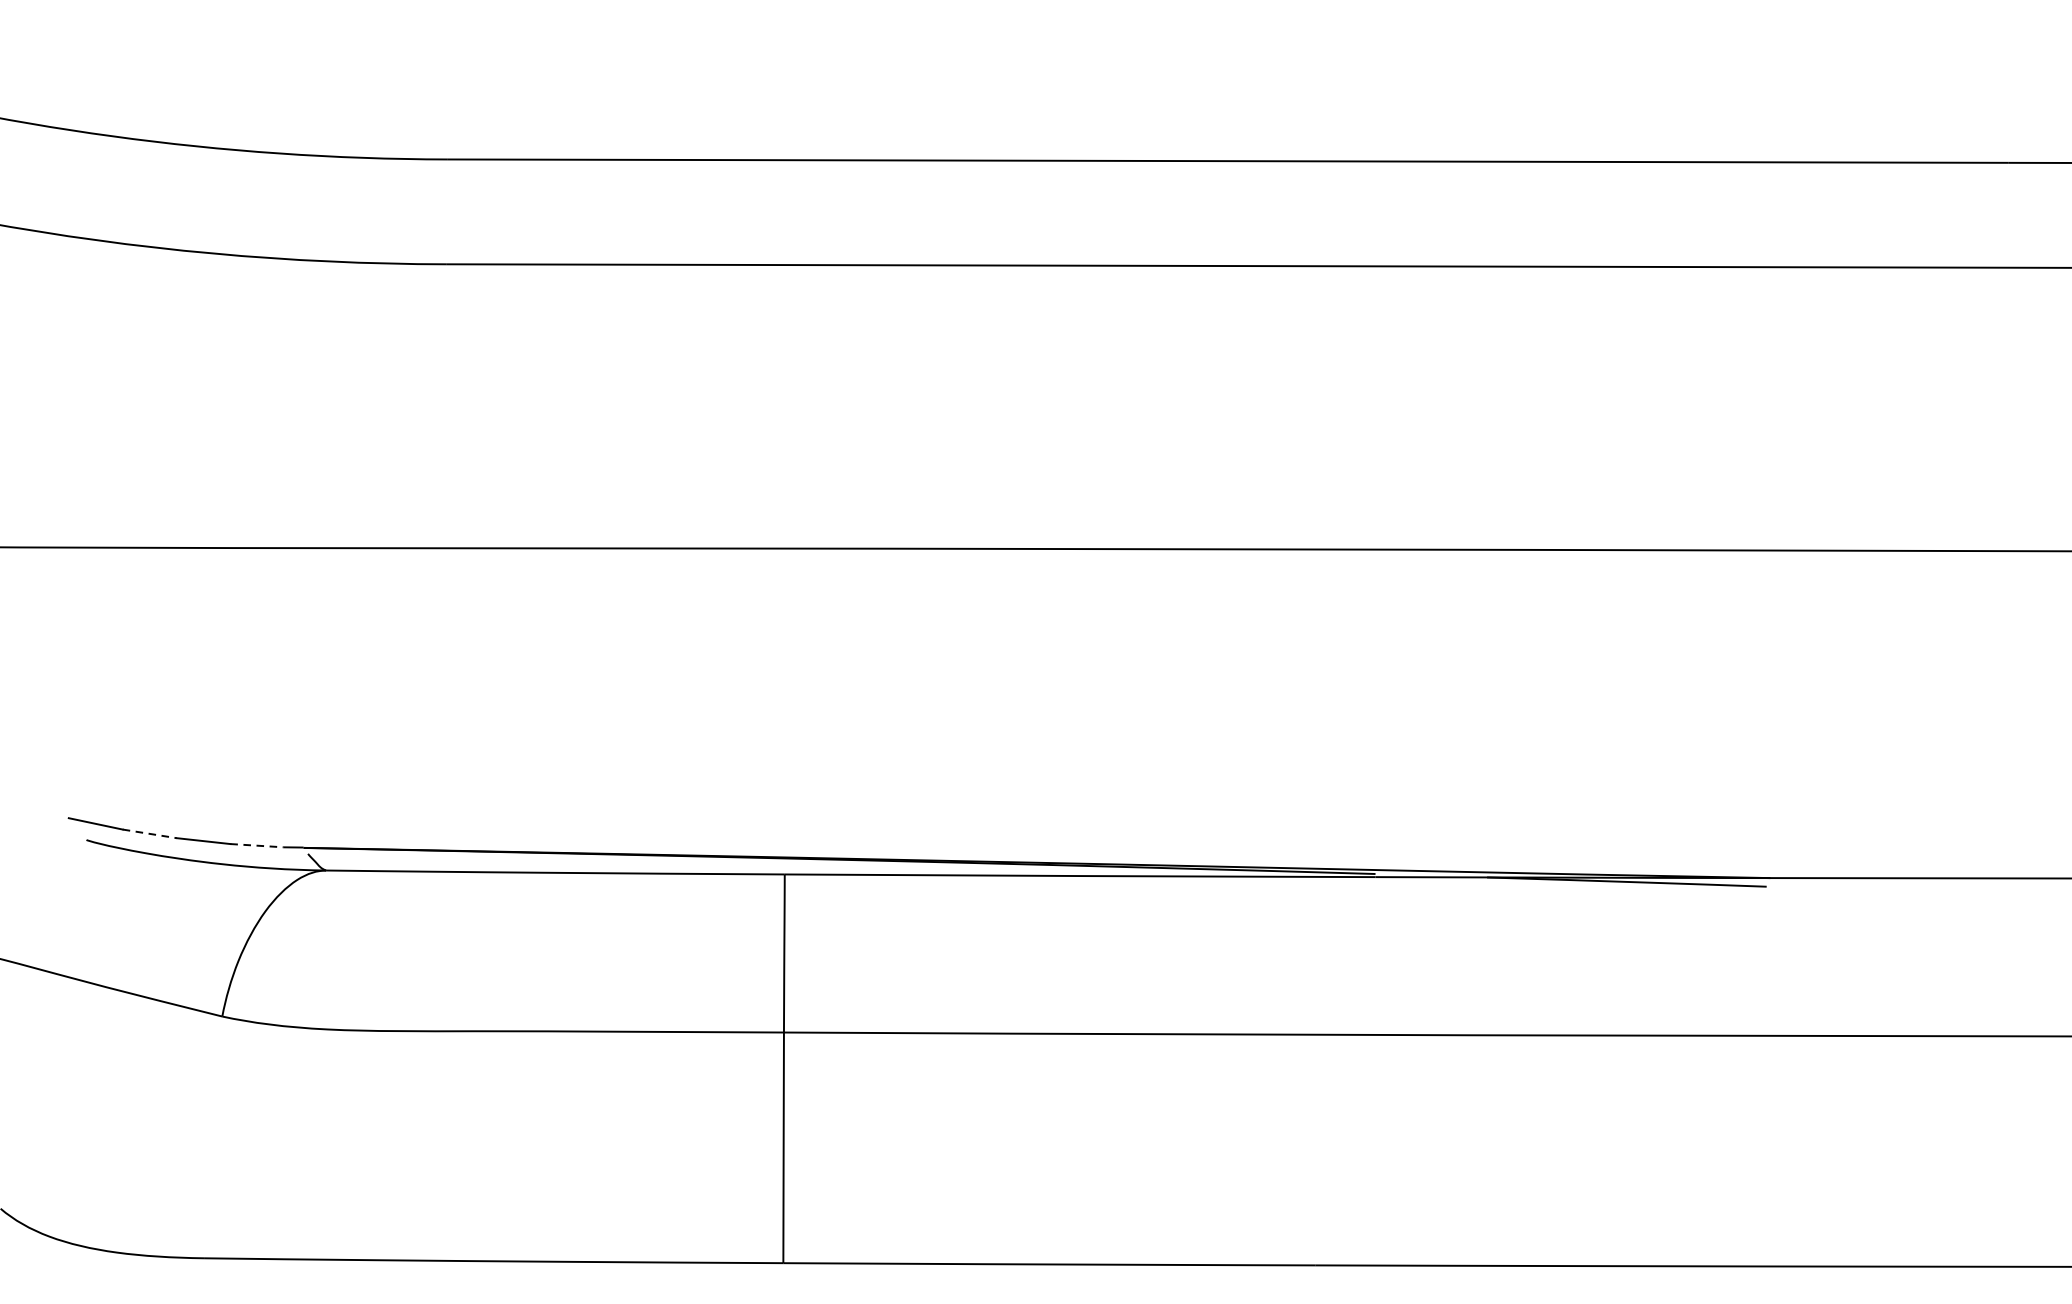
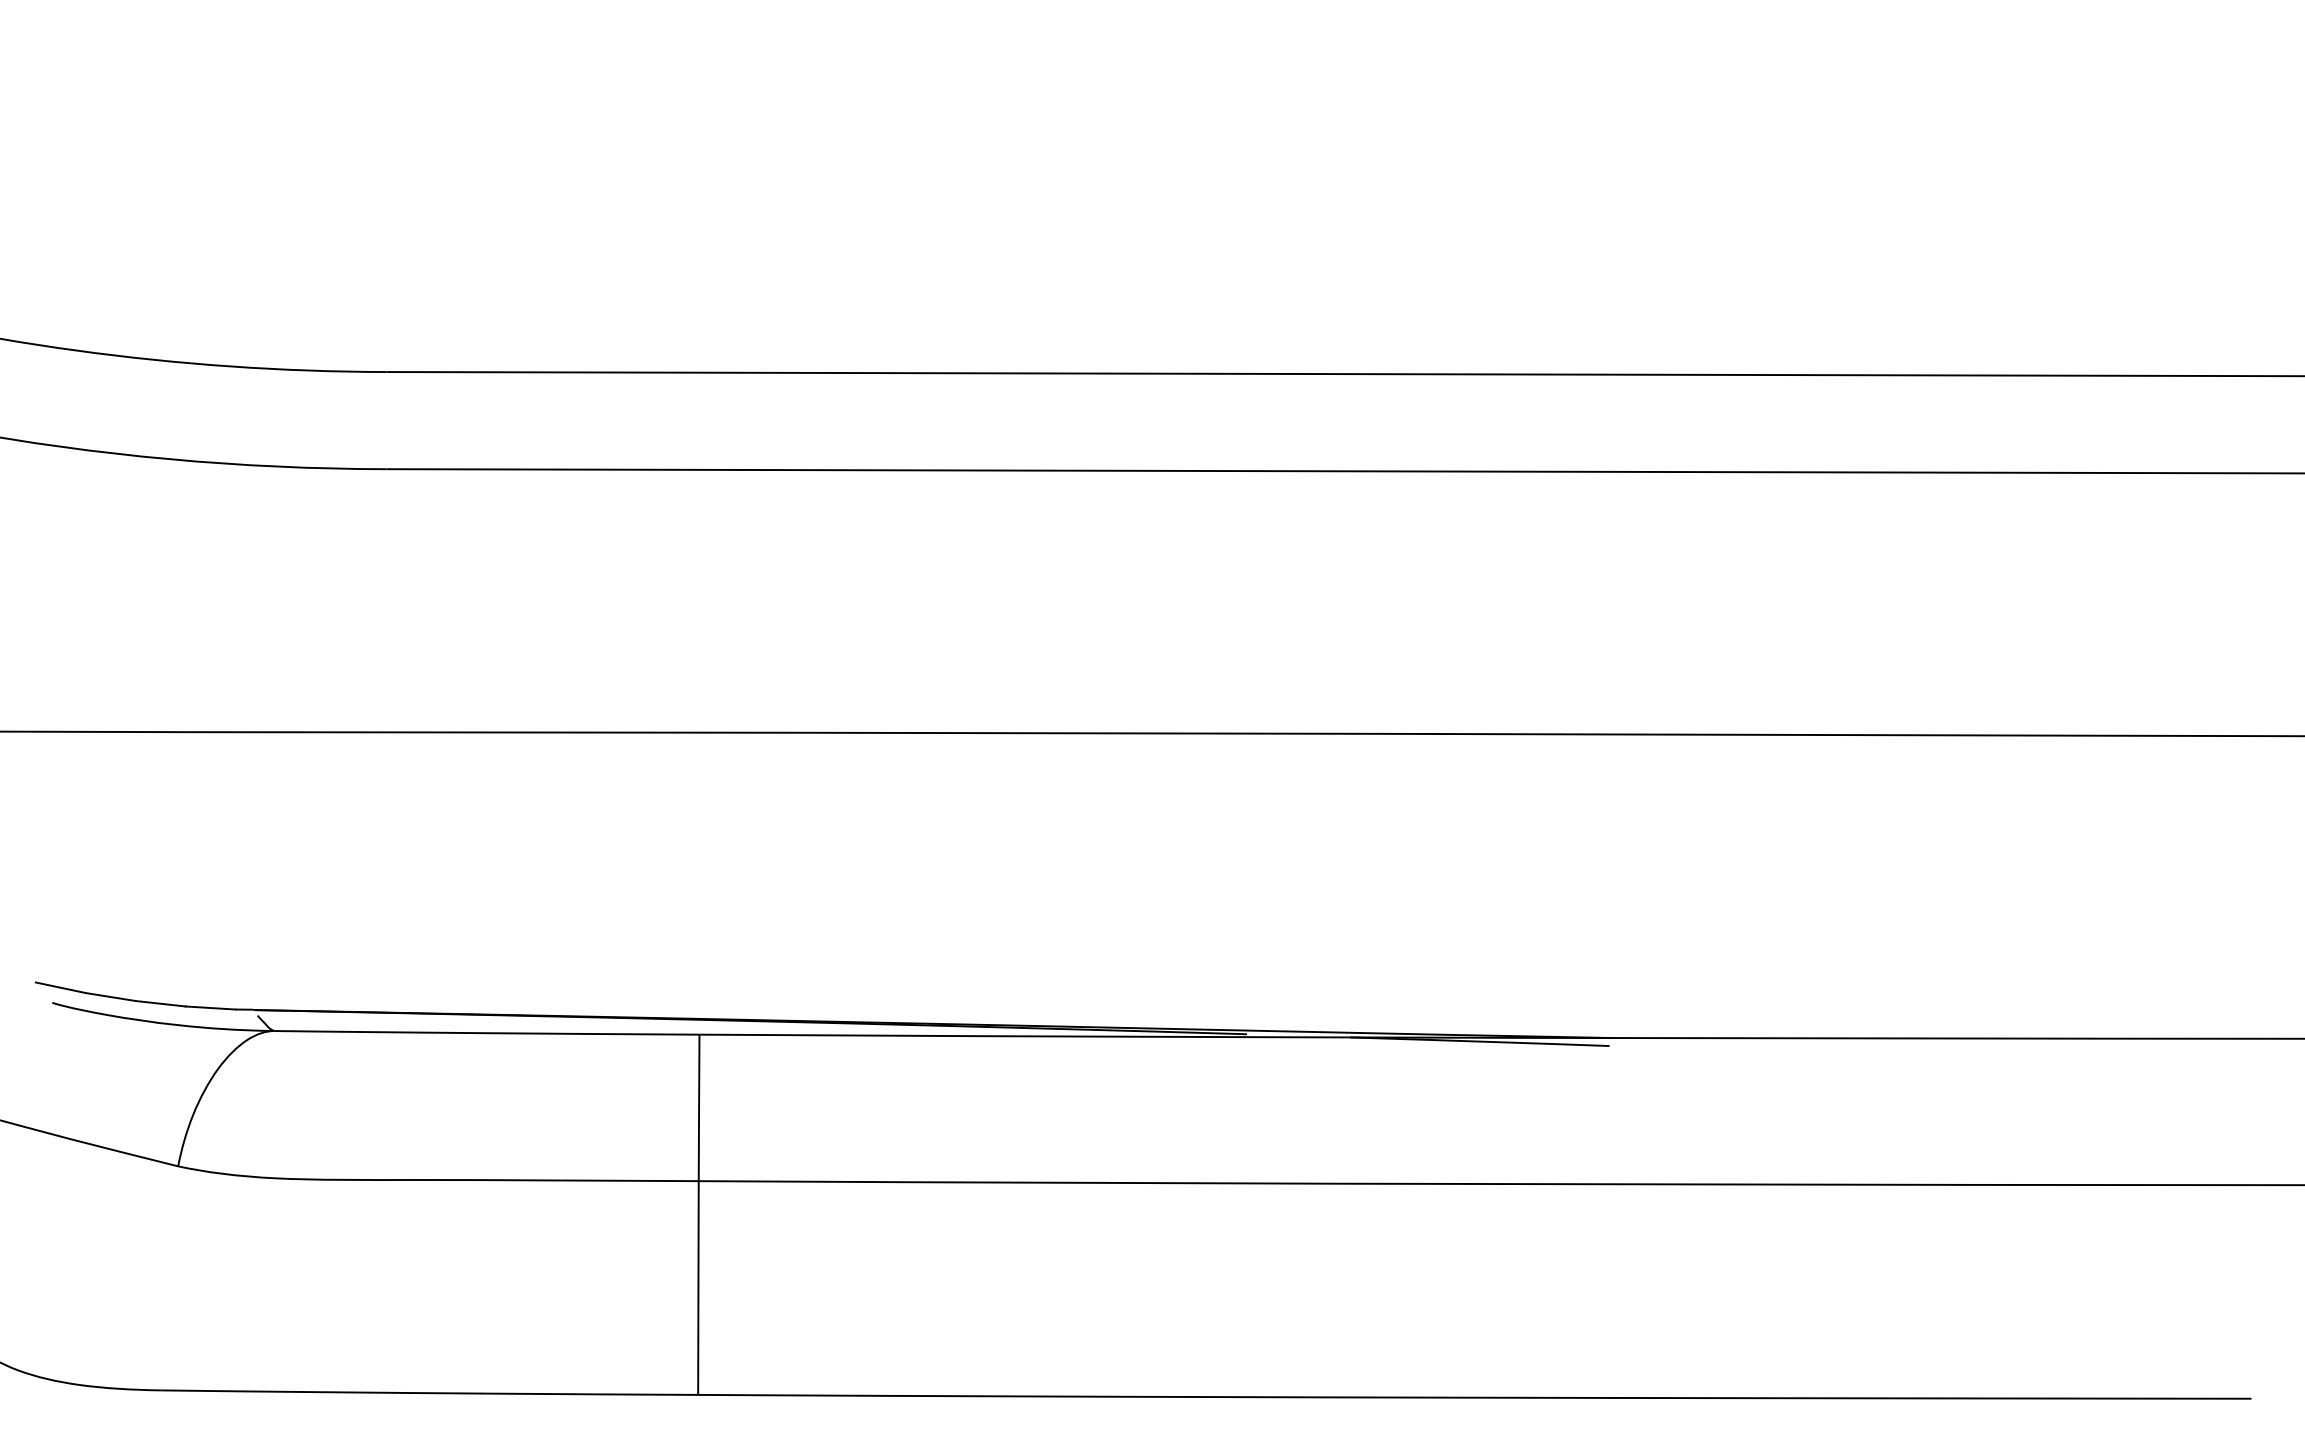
line: (150, 834) -> (111, 997), dashed -> solid
line: (257, 846) -> (210, 1008), dashed -> solid

